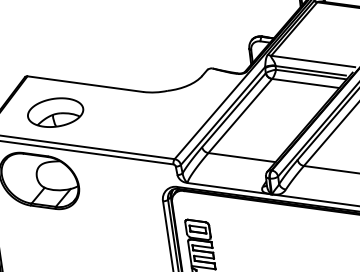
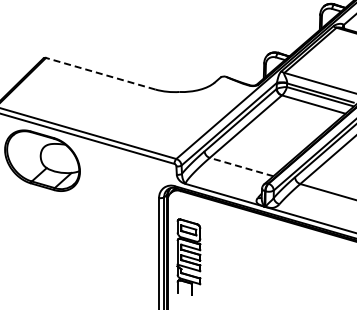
line: (85, 83) -> (100, 73), solid -> dashed
part: (55, 112) -> (67, 96), removed
line: (241, 157) -> (241, 166), solid -> dashed

